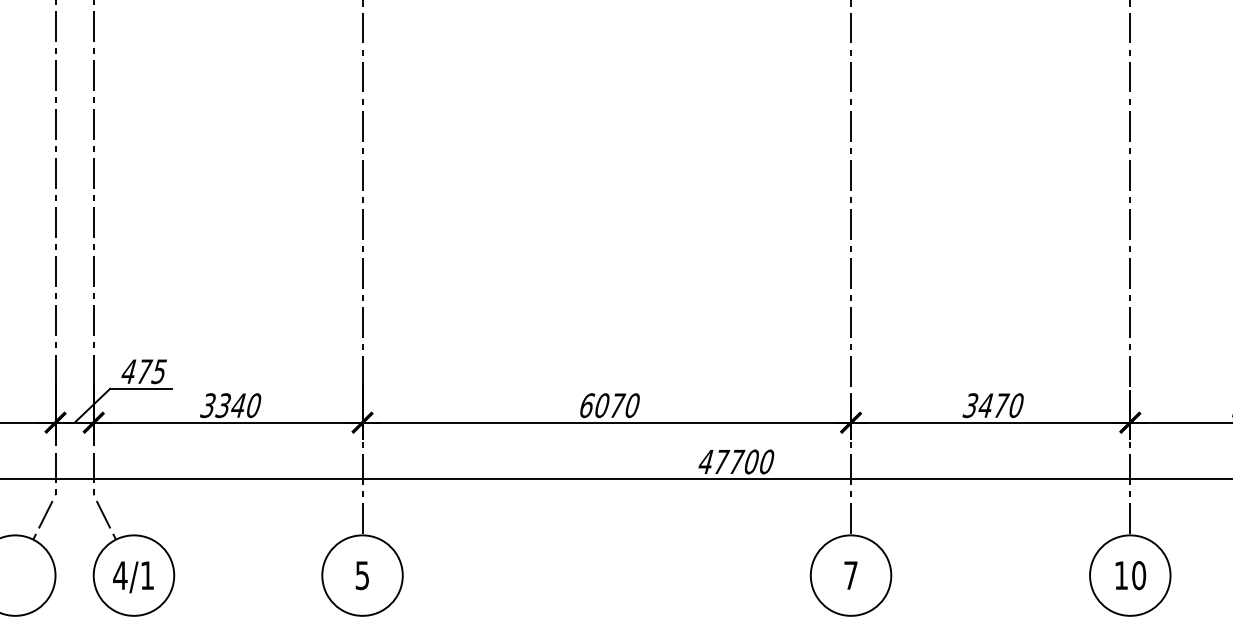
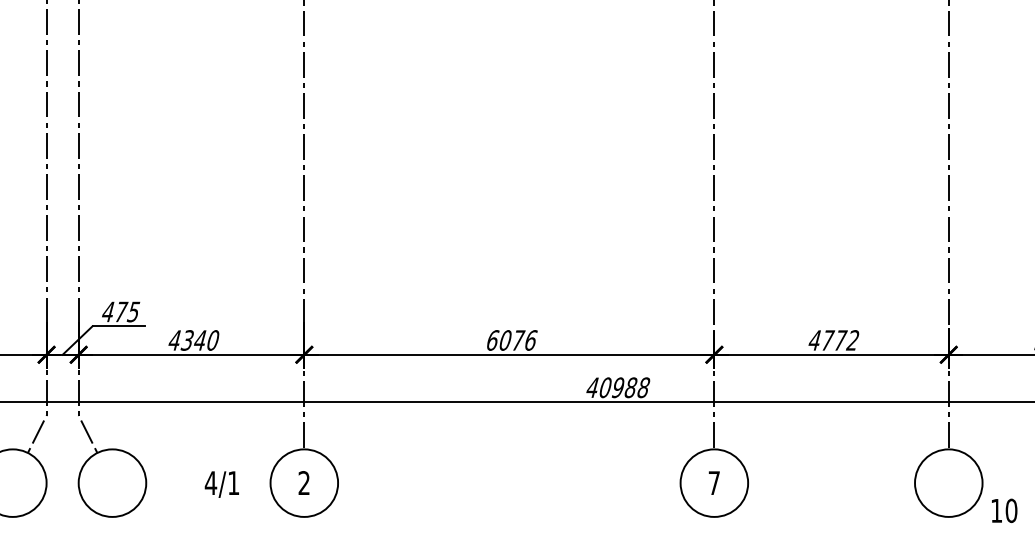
text: (207, 405) -> (174, 340), 3340 -> 4340
text: (632, 405) -> (530, 340), 6070 -> 6076
text: (992, 405) -> (833, 340), 3470 -> 4772
text: (744, 461) -> (624, 387), 47700 -> 40988
text: (361, 575) -> (303, 483), 5 -> 2
text: (1130, 575) -> (1004, 510), moved
text: (133, 577) -> (222, 484), moved

